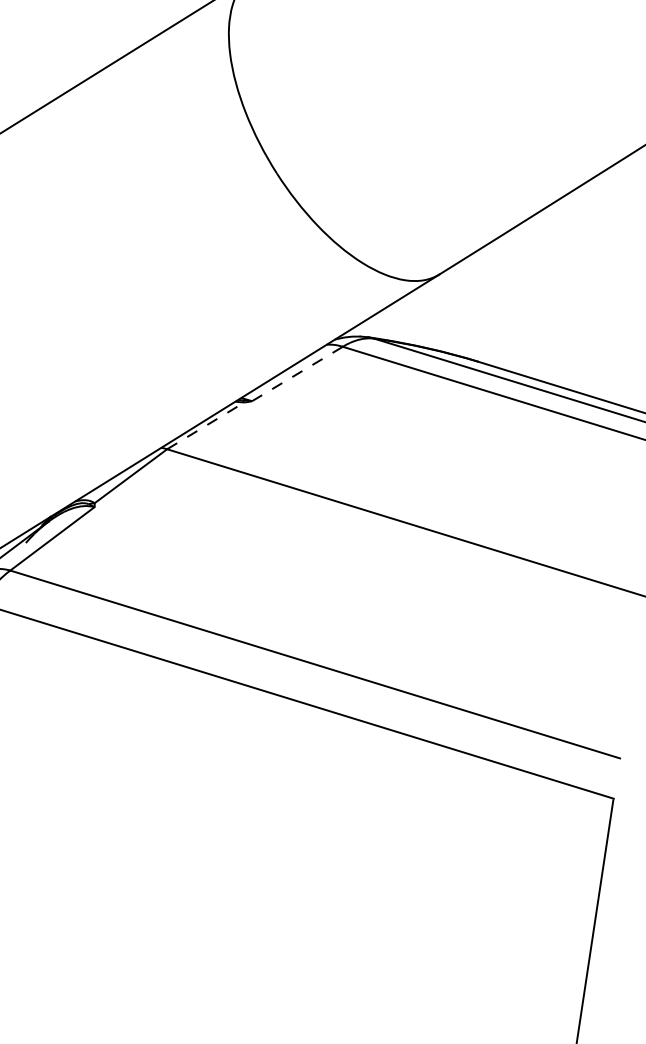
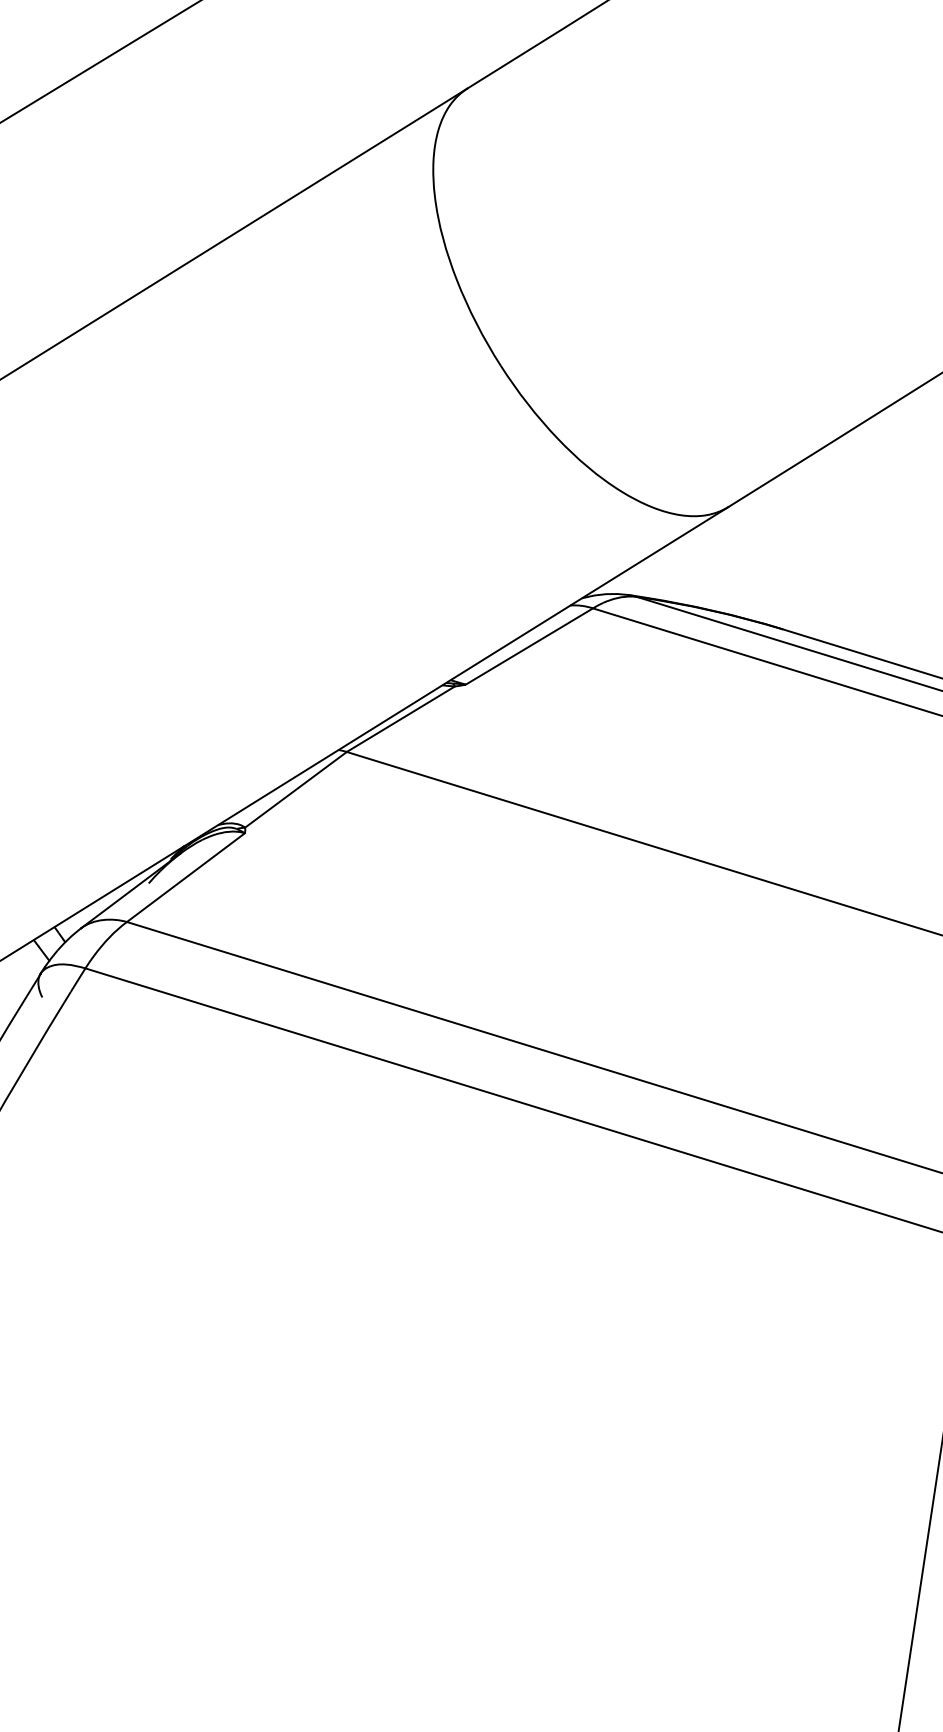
line: (297, 373) -> (529, 646), dashed -> solid
line: (206, 425) -> (401, 718), dashed -> solid

